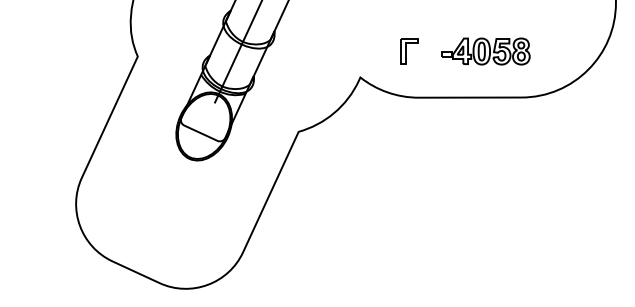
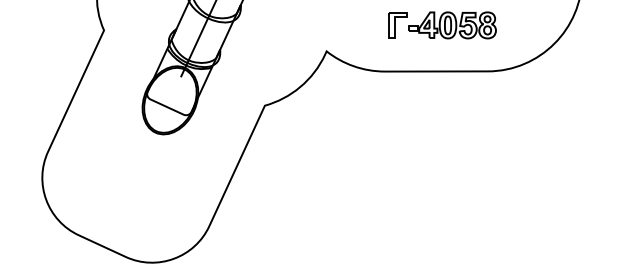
part: (409, 51) -> (397, 25), moved

